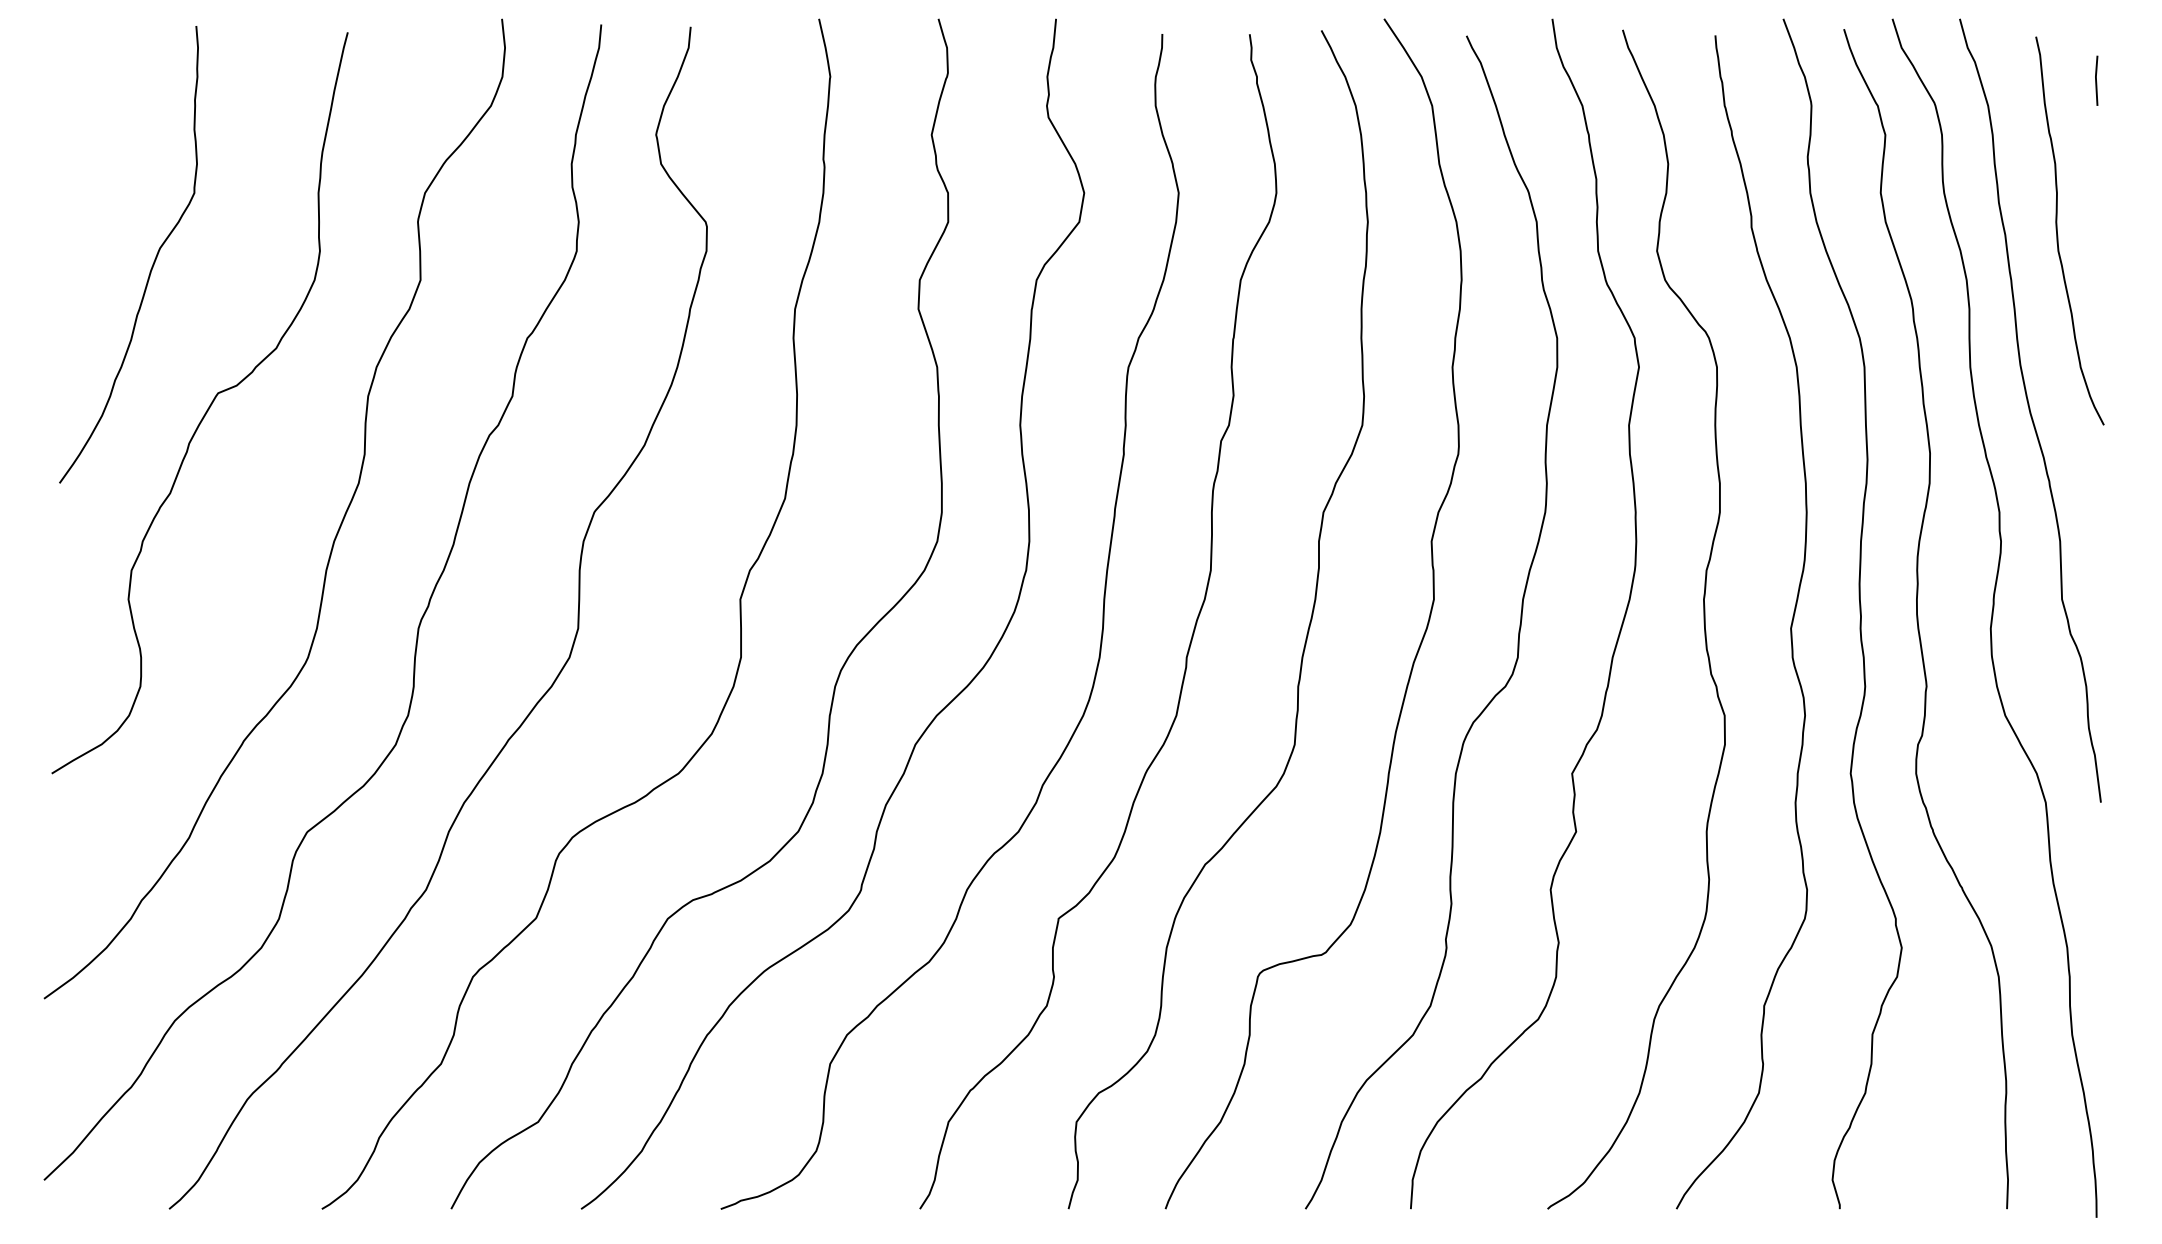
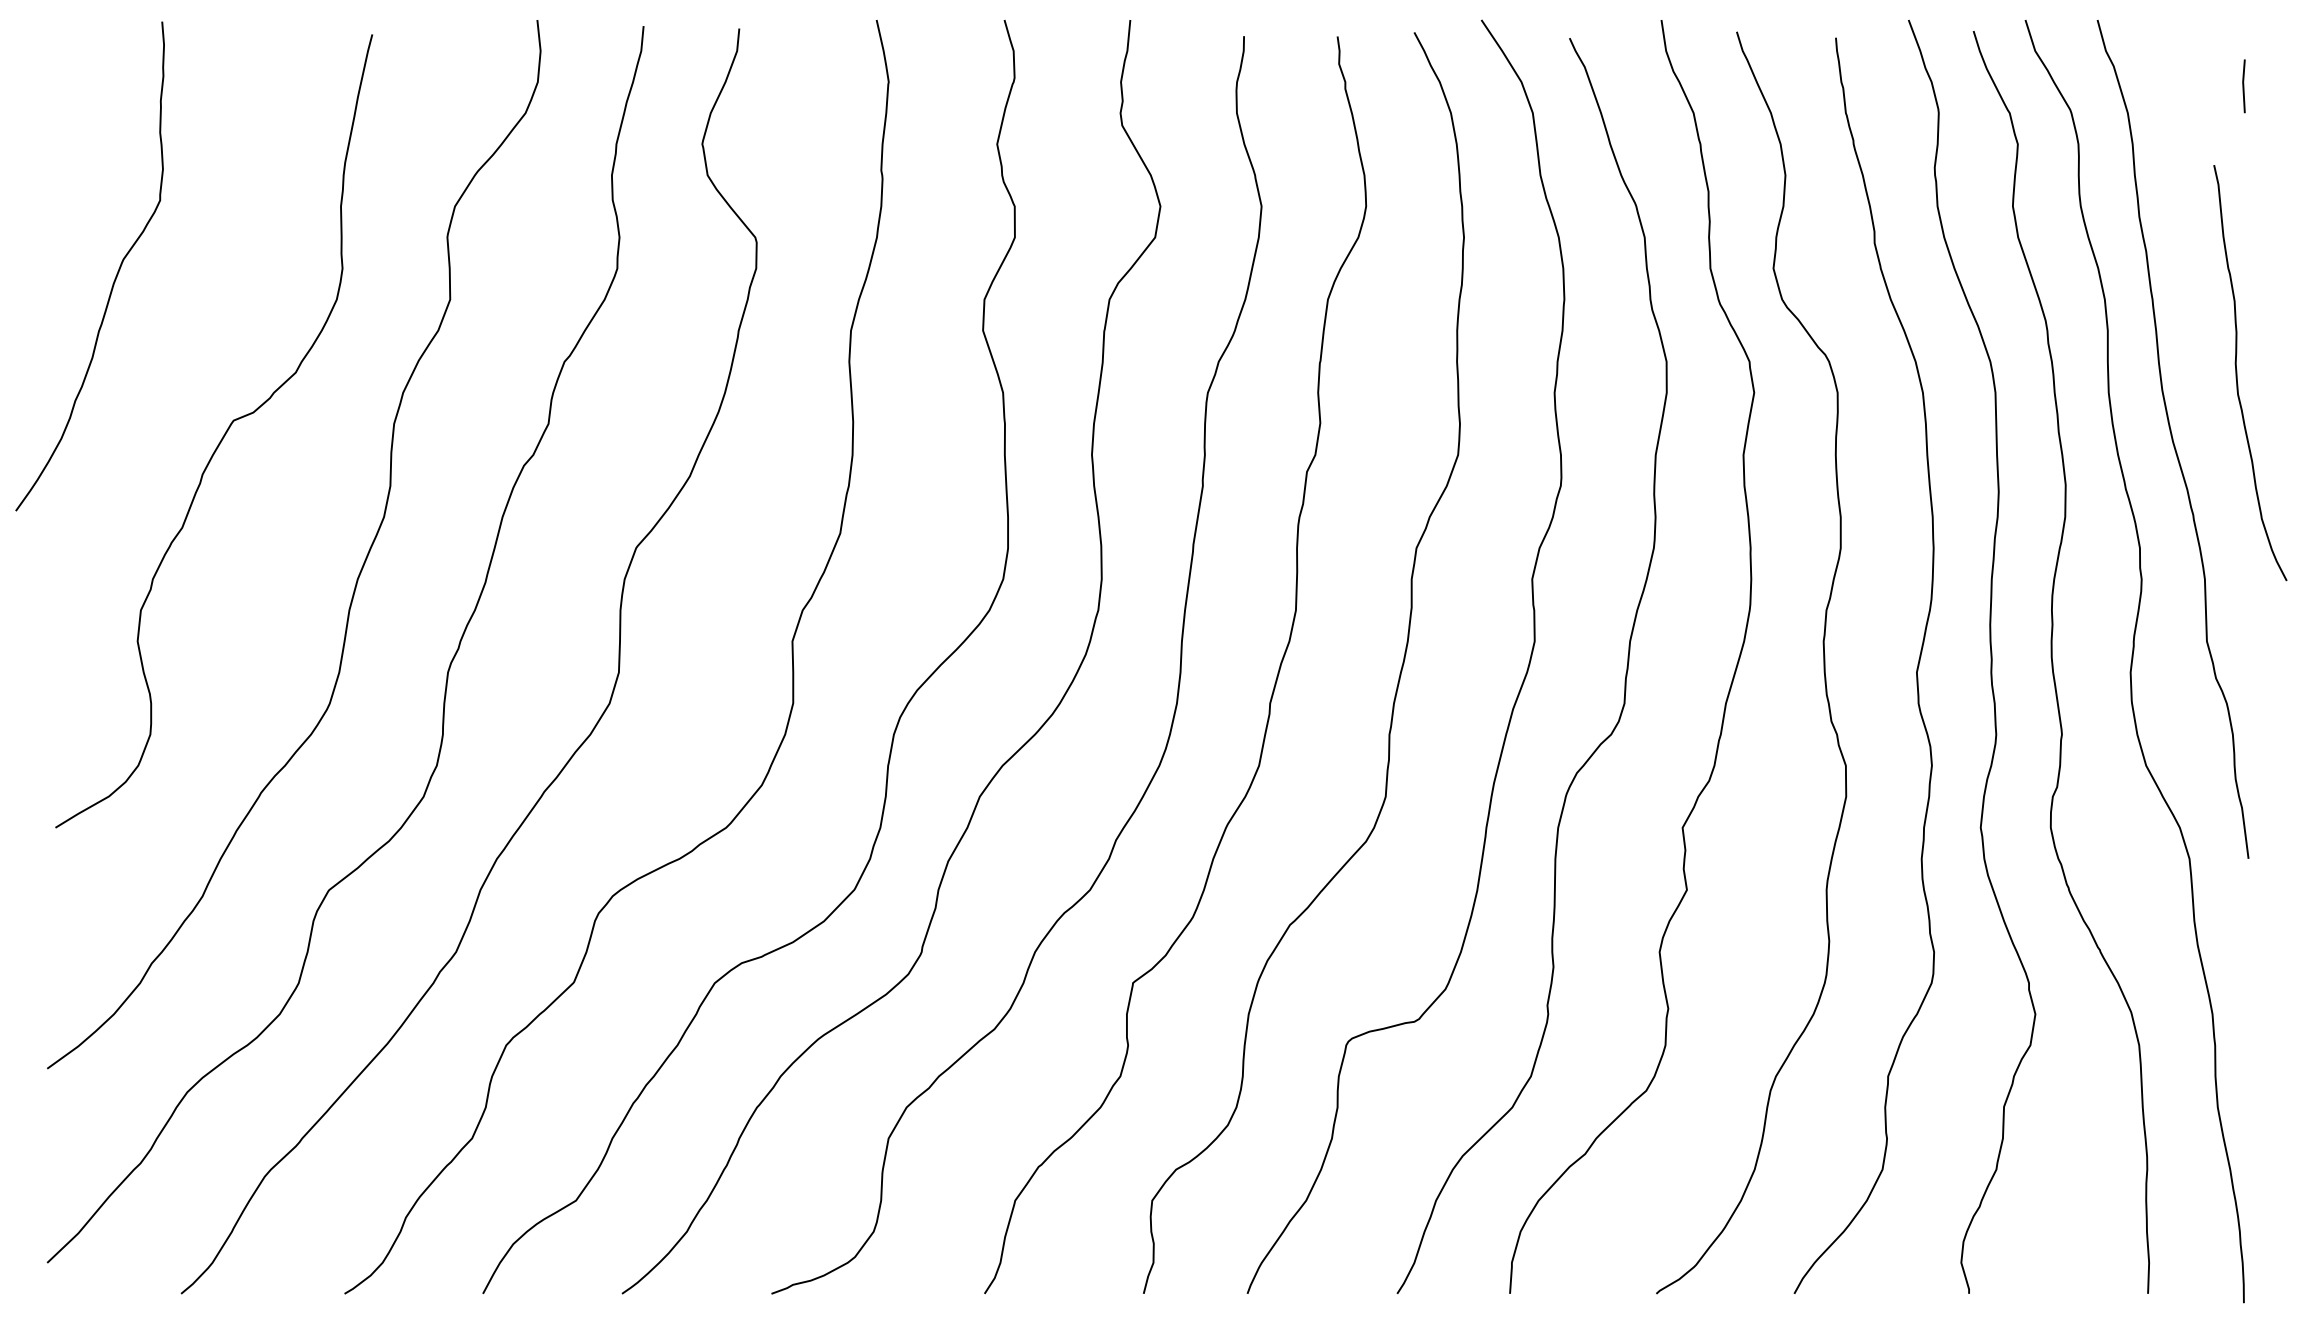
curve: (2057, 231) -> (2237, 373), moved
curve: (151, 265) -> (114, 278), moved

